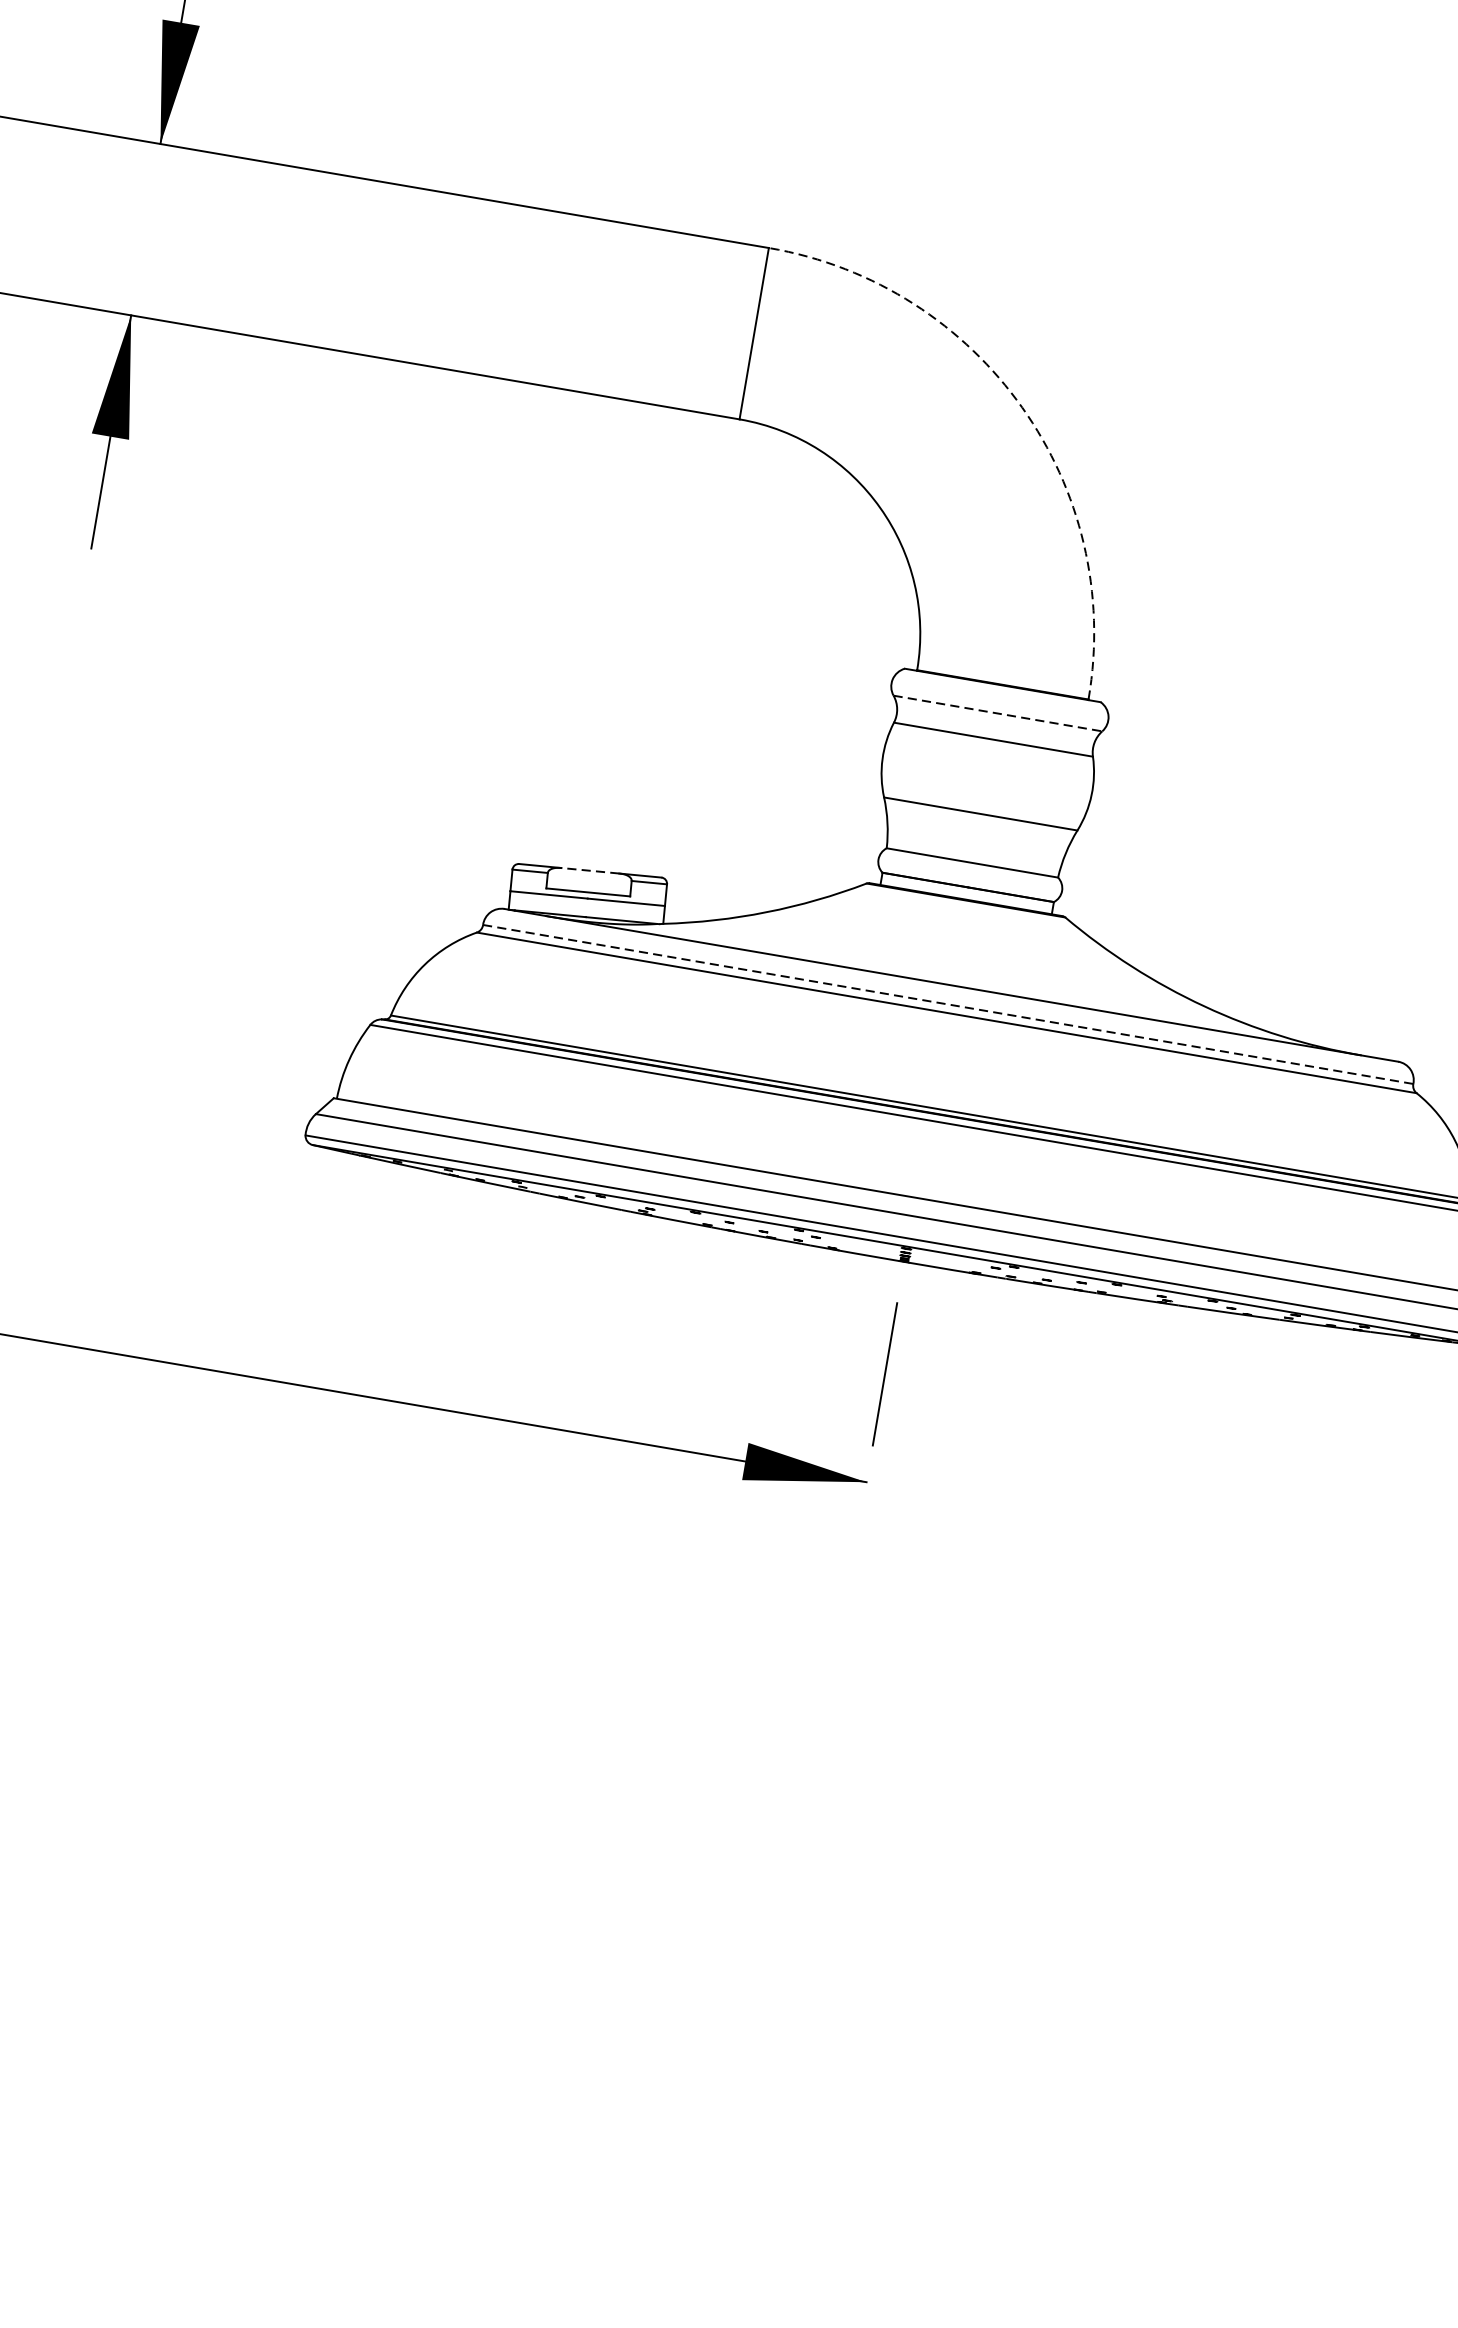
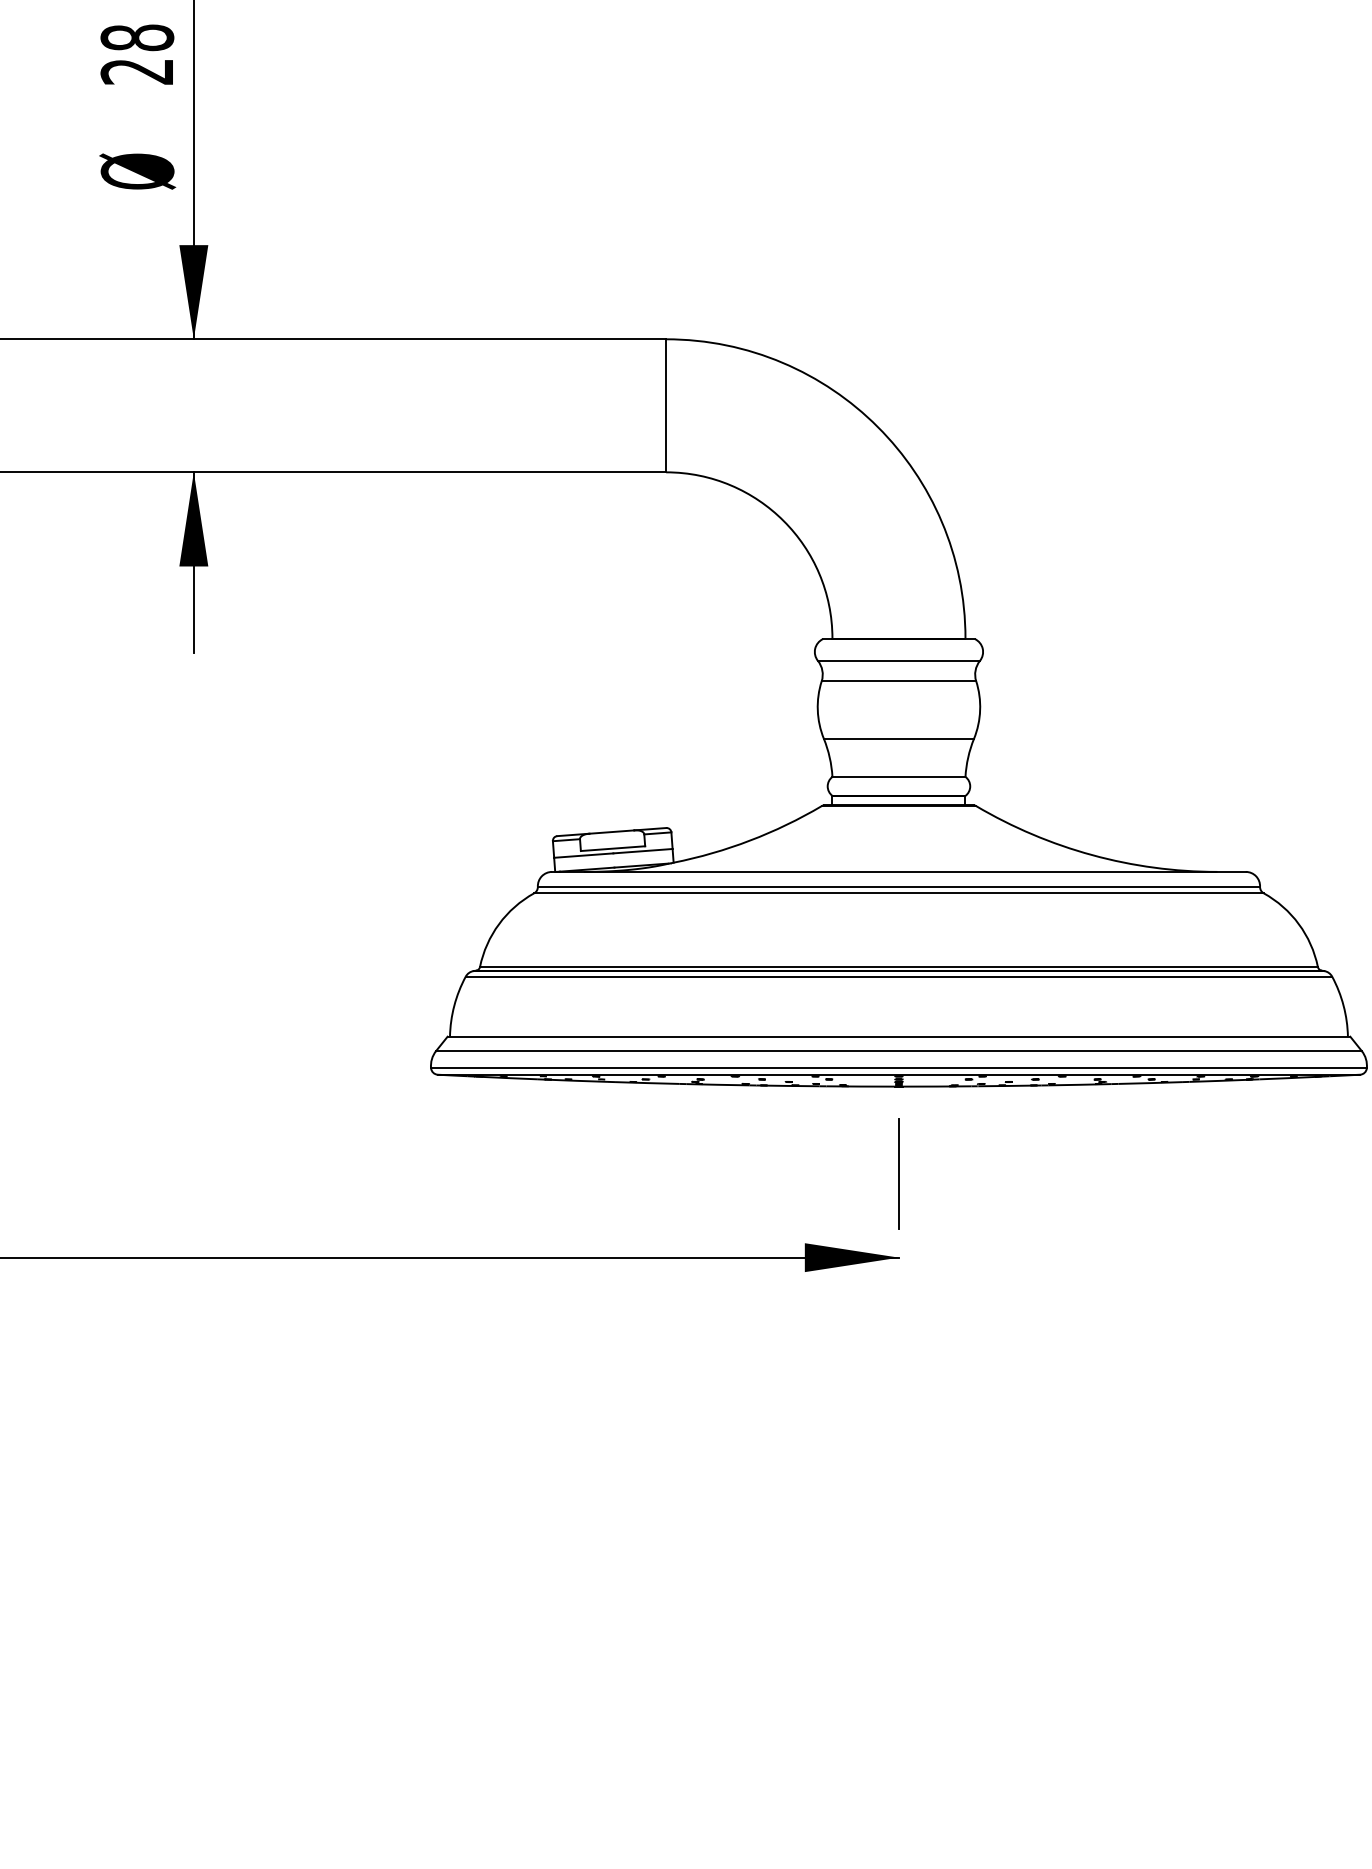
arc: (1021, 406) -> (877, 426), dashed -> solid
line: (998, 713) -> (899, 660), dashed -> solid
line: (589, 871) -> (611, 832), dashed -> solid
line: (948, 1004) -> (899, 886), dashed -> solid

